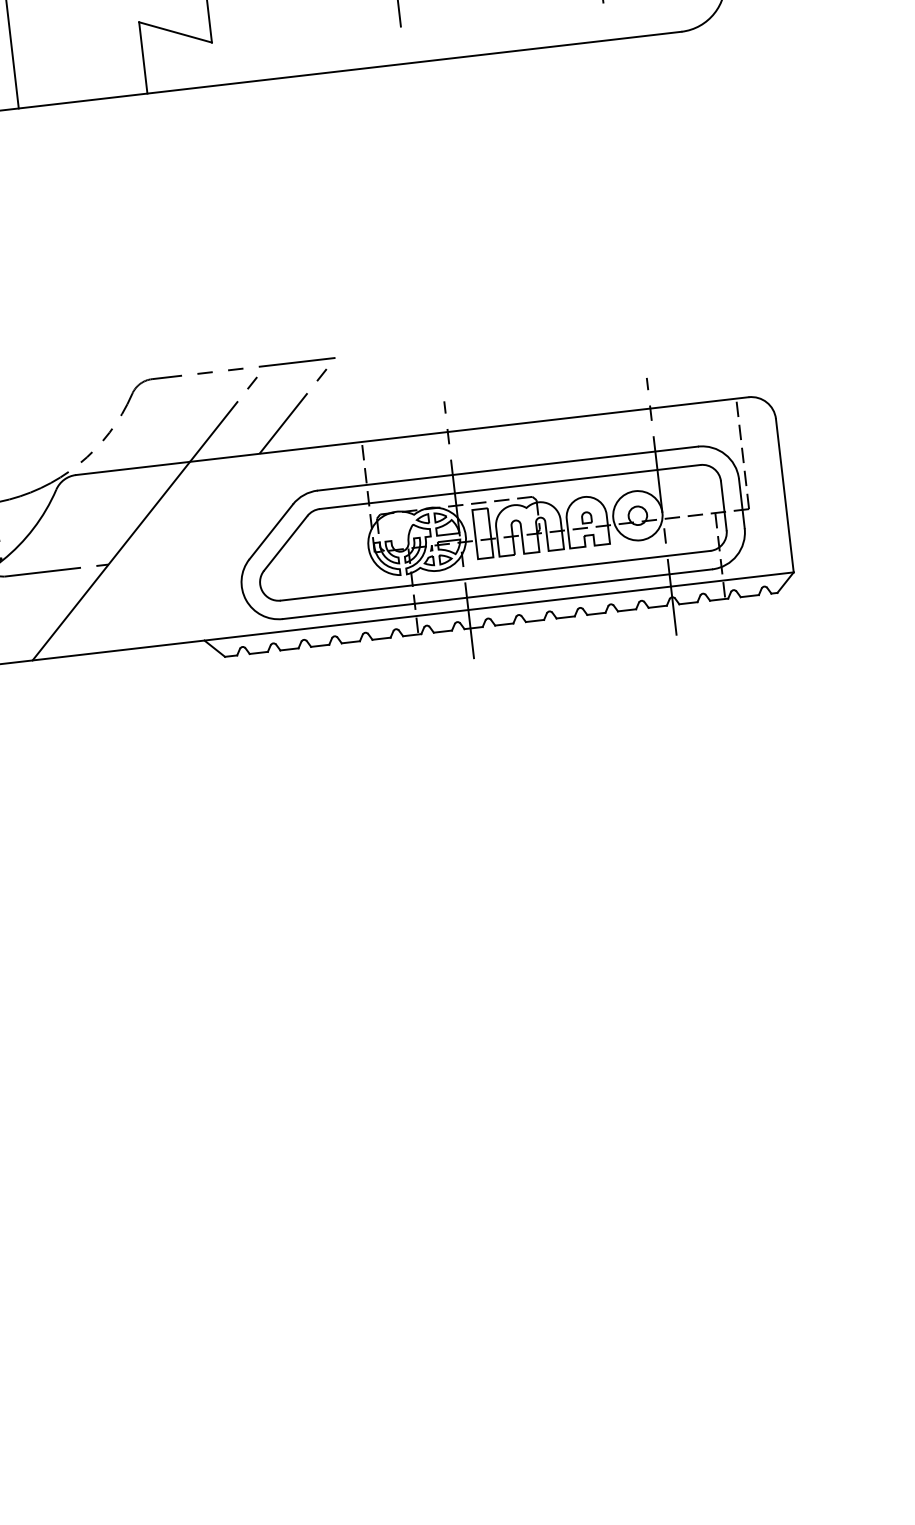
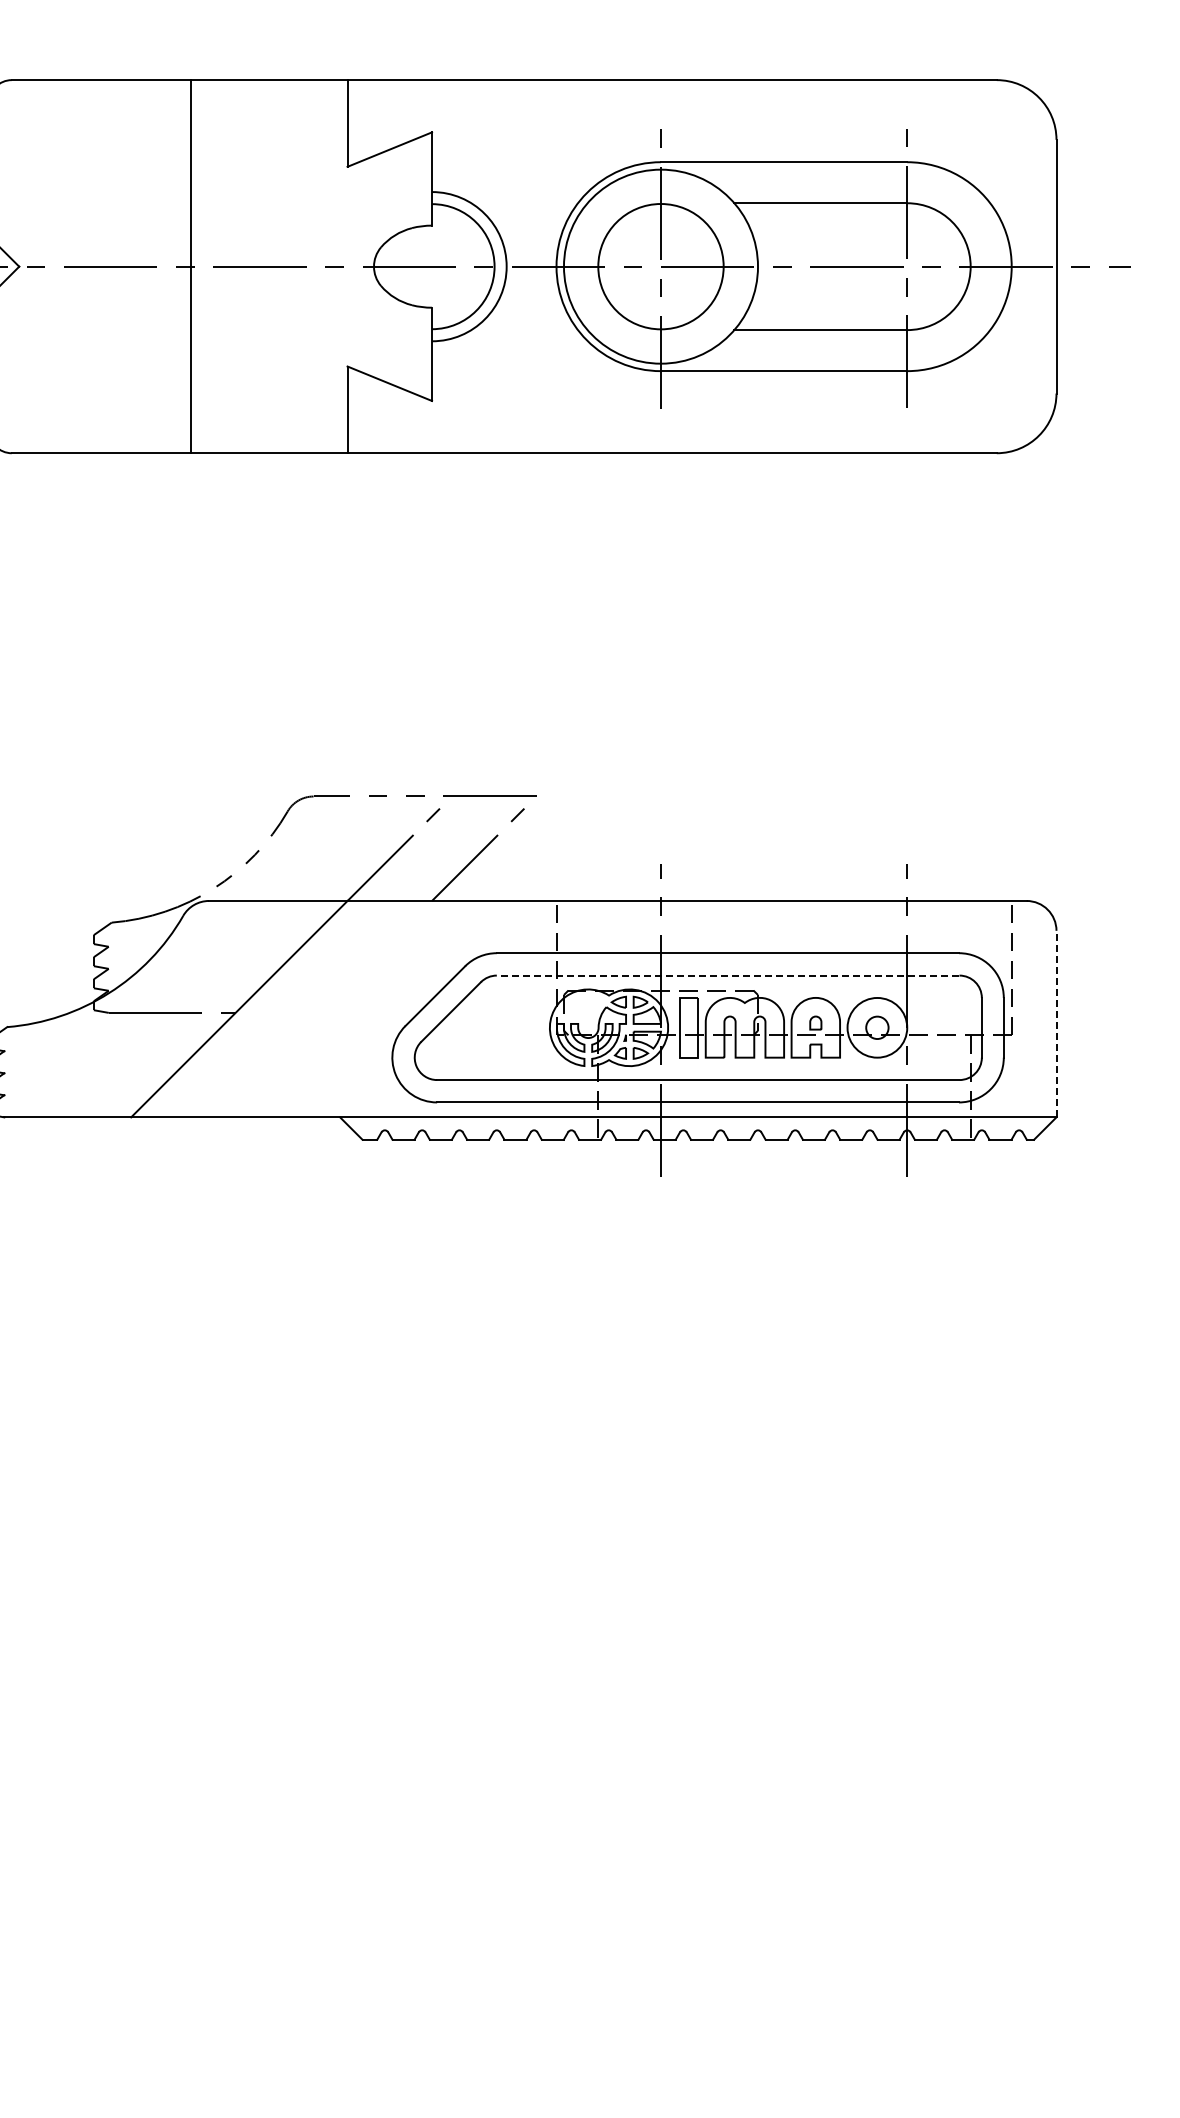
line: (509, 487) -> (727, 975), solid -> dashed
line: (784, 495) -> (1056, 1023), solid -> dashed

